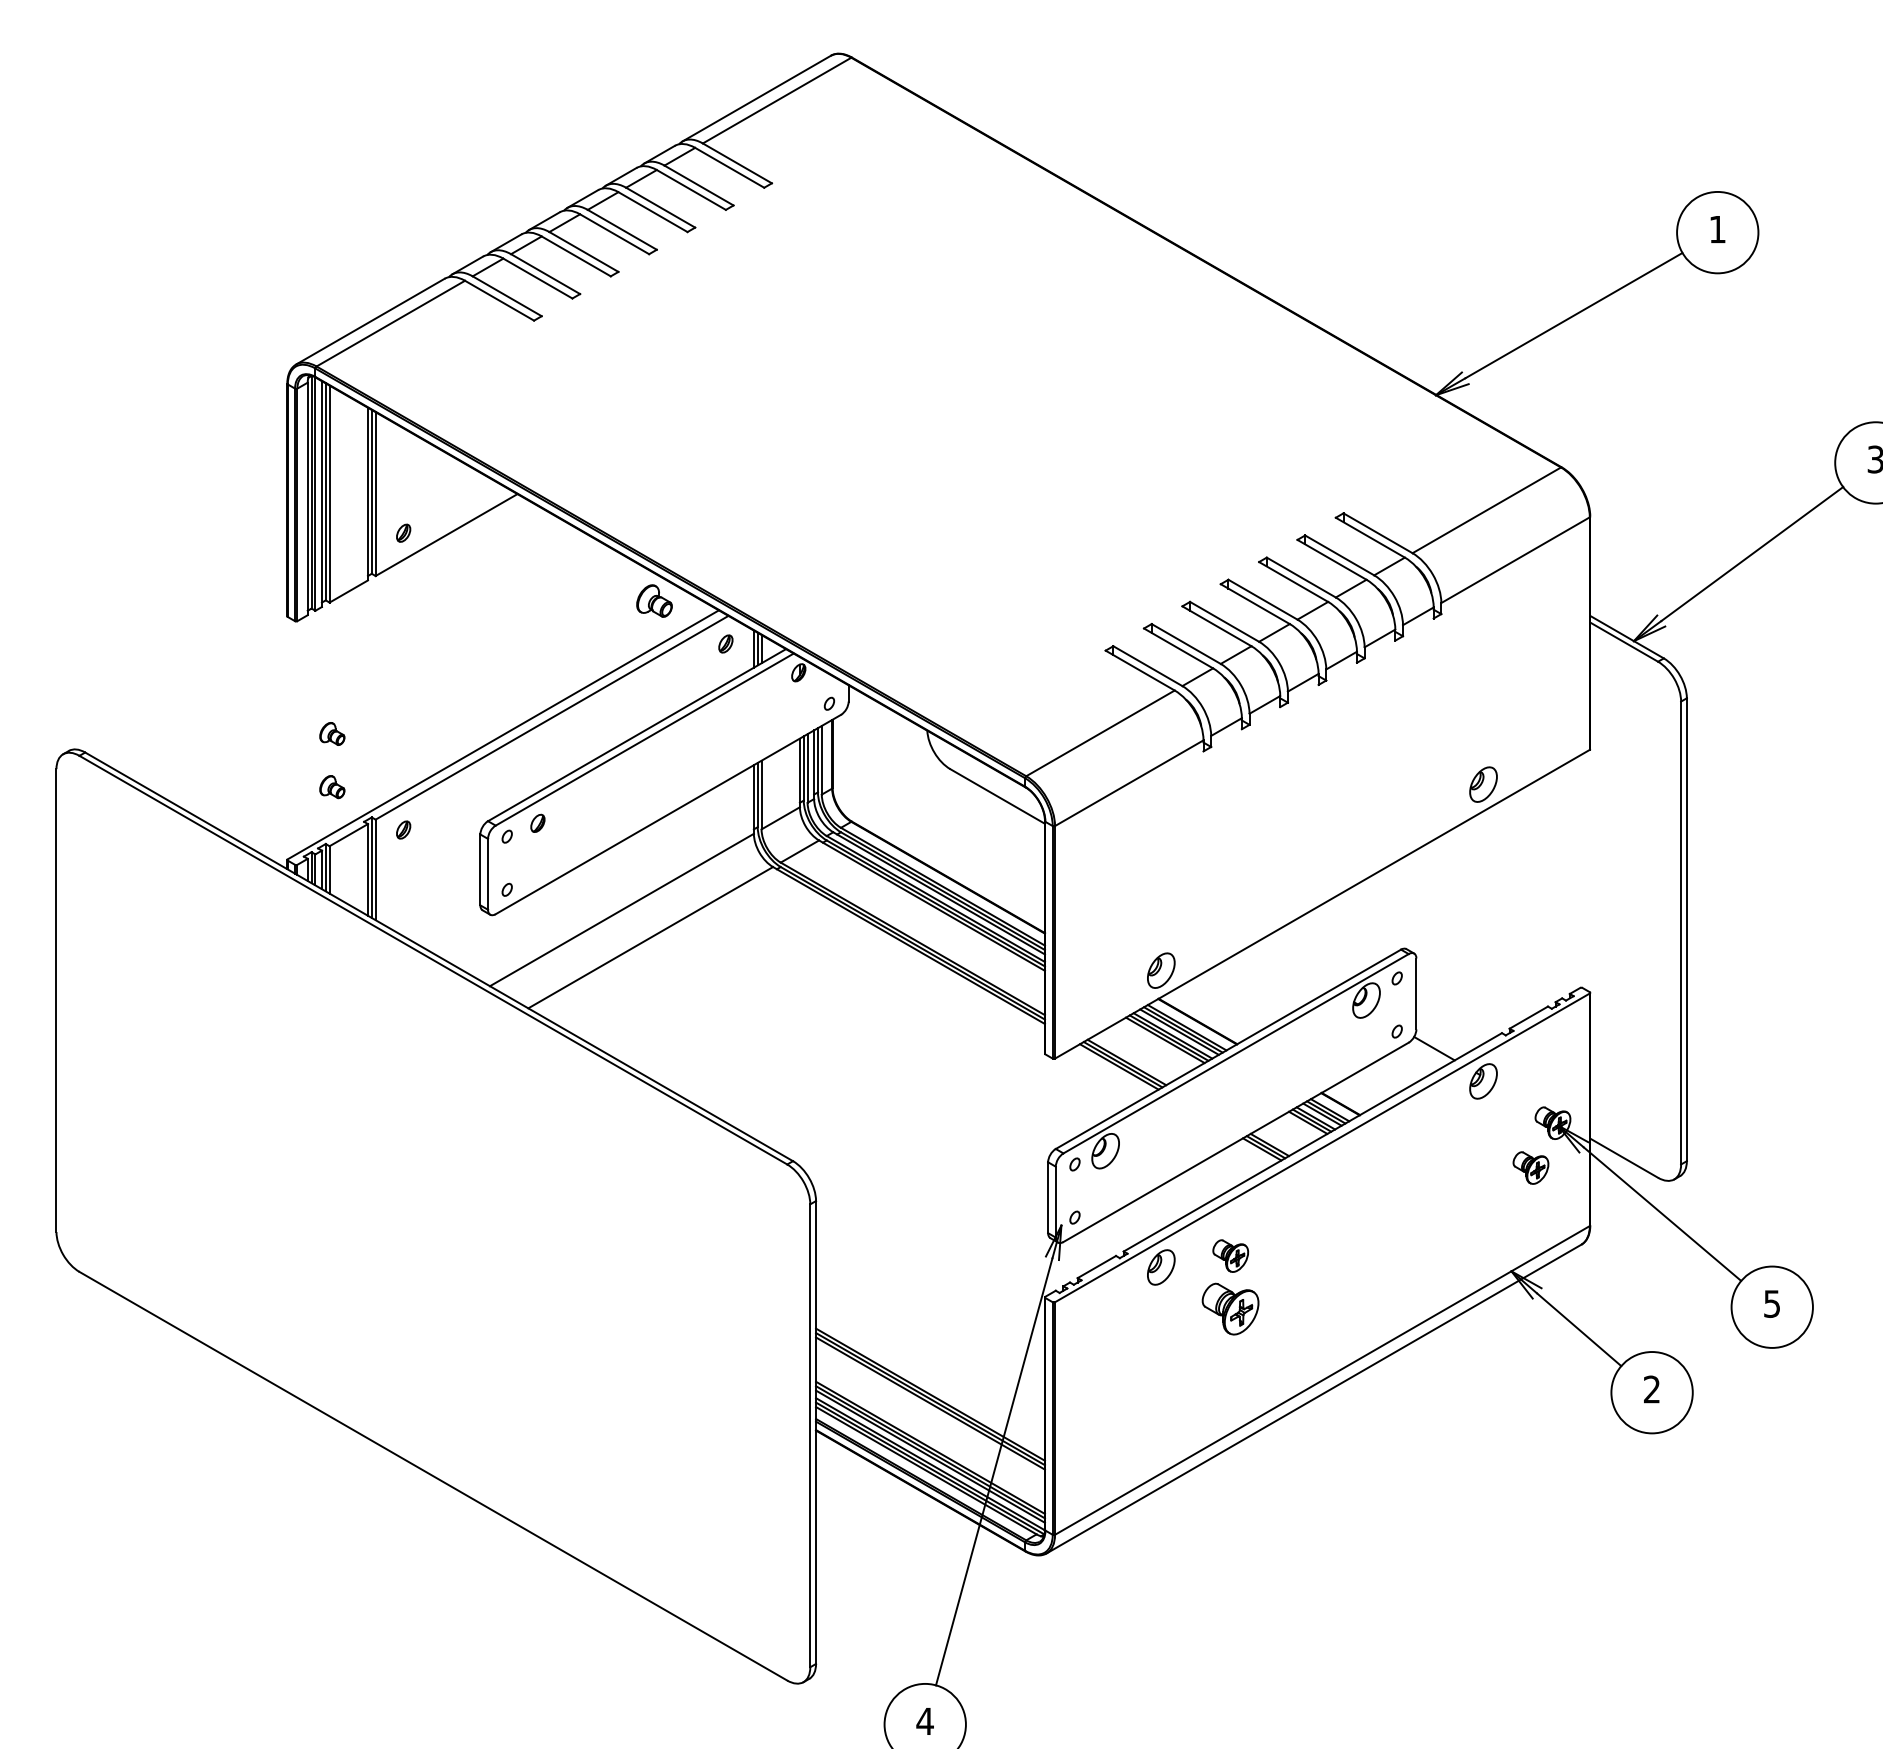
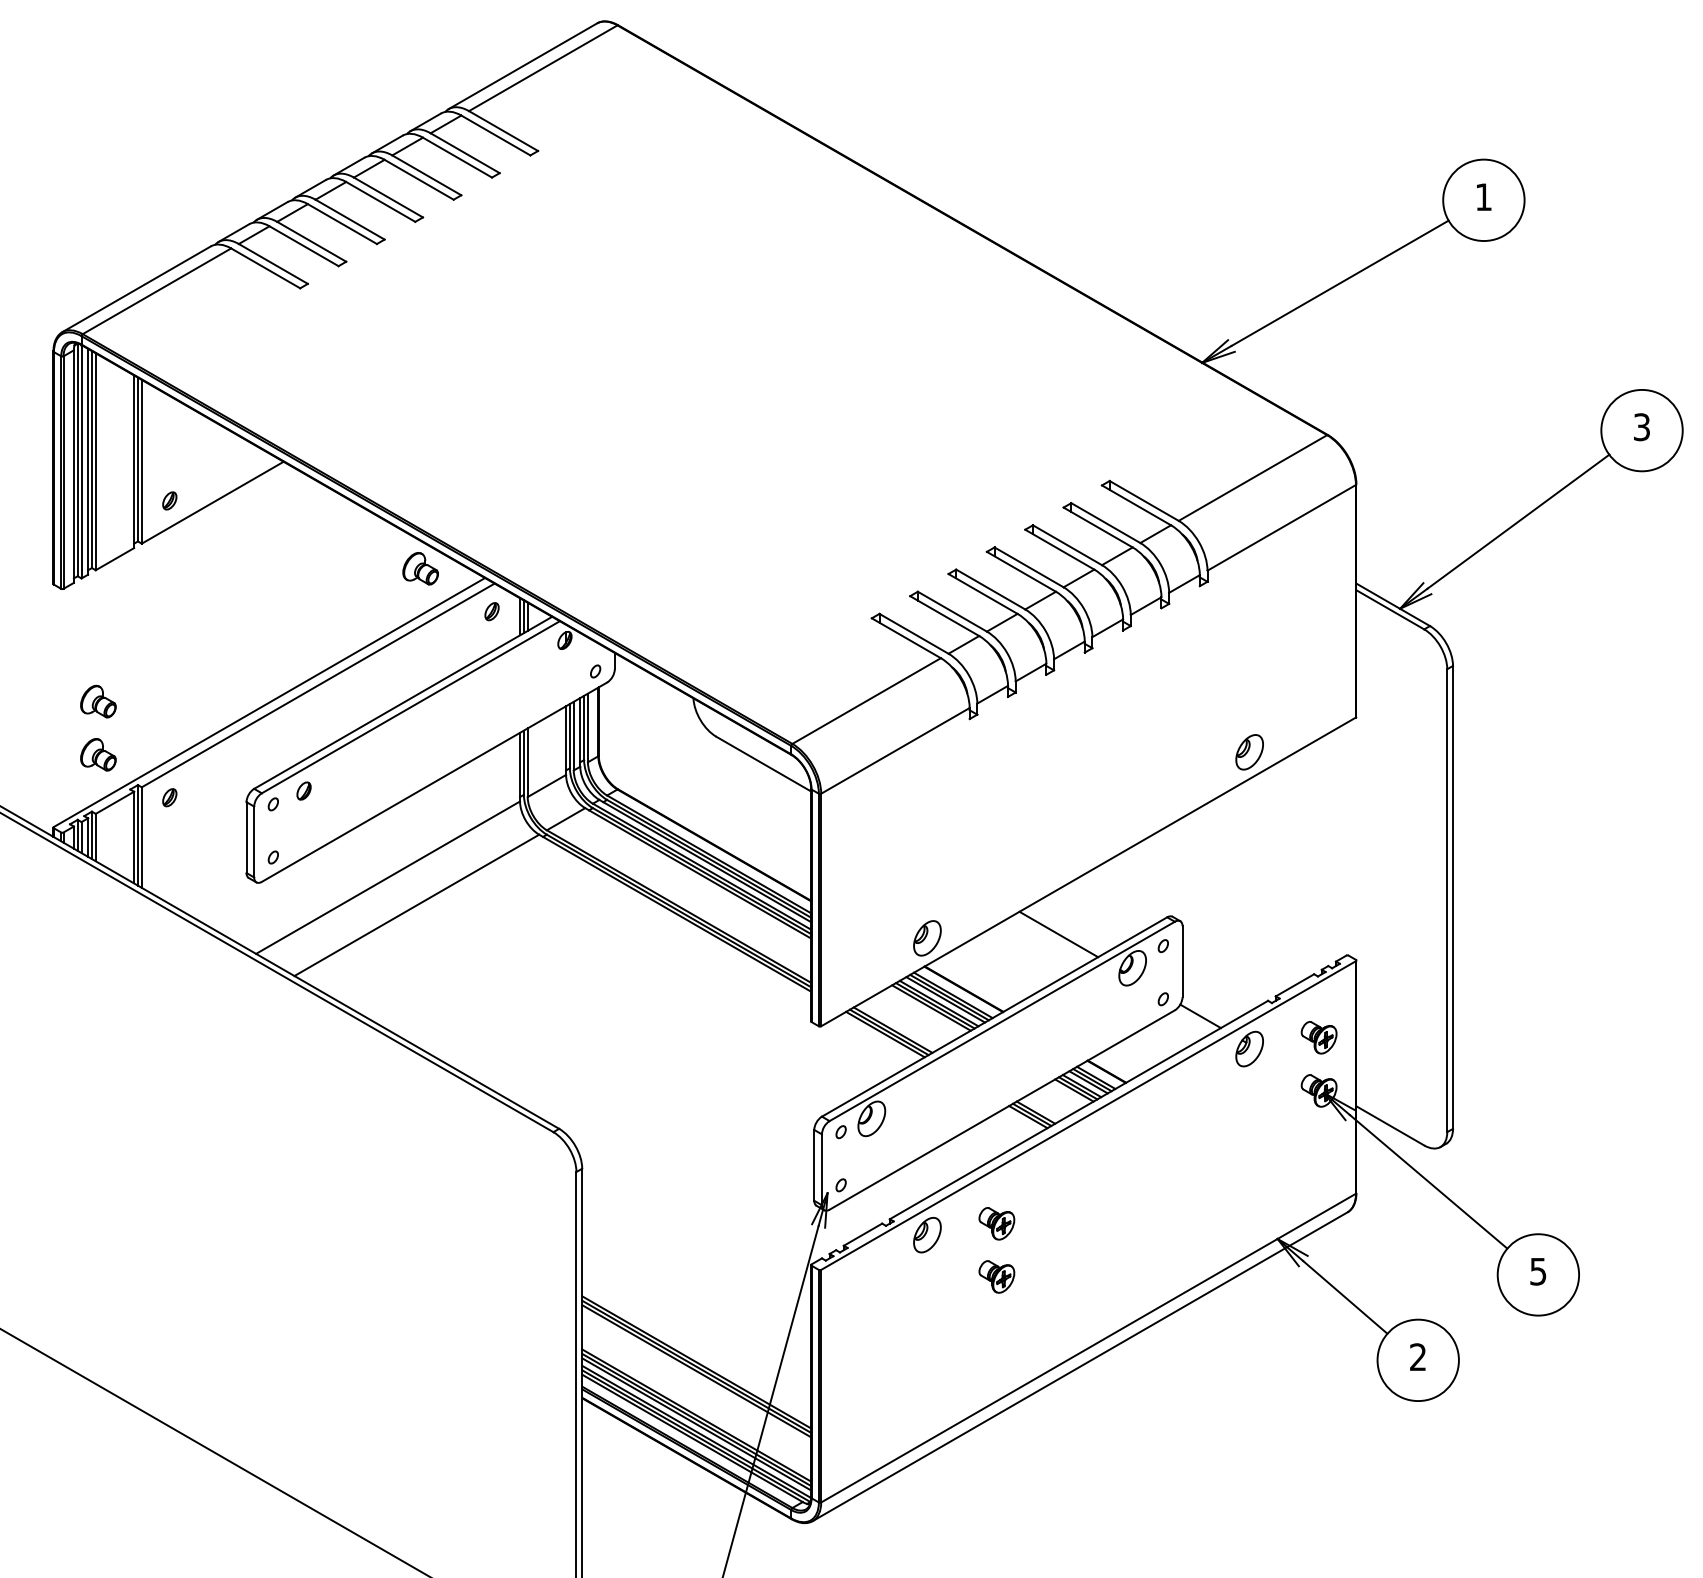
part: (332, 733) -> (98, 701), size x1.43
part: (332, 786) -> (98, 754), size x1.43
line: (1292, 966) -> (1058, 934), added
part: (1530, 1167) -> (1318, 1037), moved
part: (1230, 1309) -> (996, 1277), size x0.62

